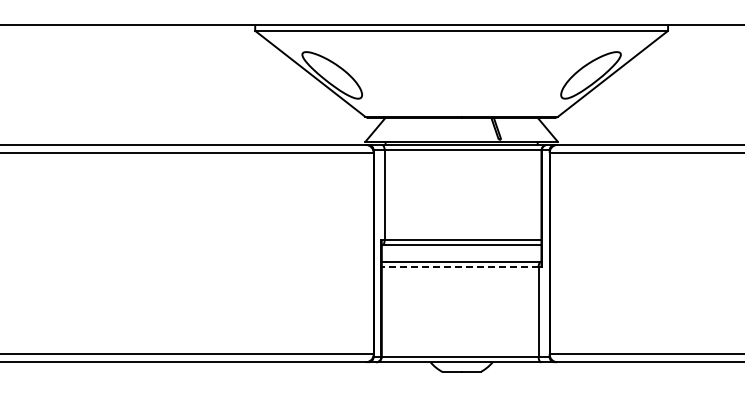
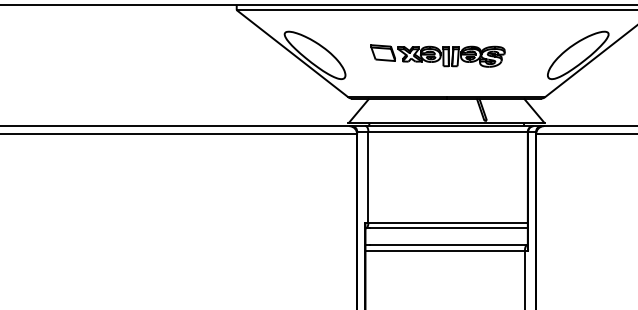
part: (453, 75) -> (438, 55), added
line: (459, 267) -> (444, 250), dashed -> solid

